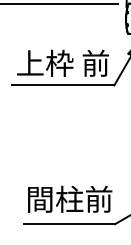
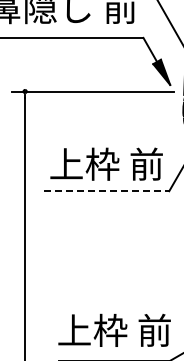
line: (62, 85) -> (106, 191), solid -> dashed
text: (69, 198) -> (114, 329), 間柱前 -> 上枠 前

